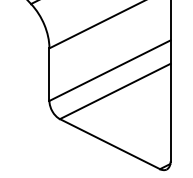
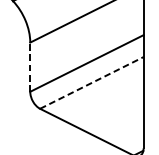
line: (49, 74) -> (30, 67), solid -> dashed
line: (115, 91) -> (92, 82), solid -> dashed

